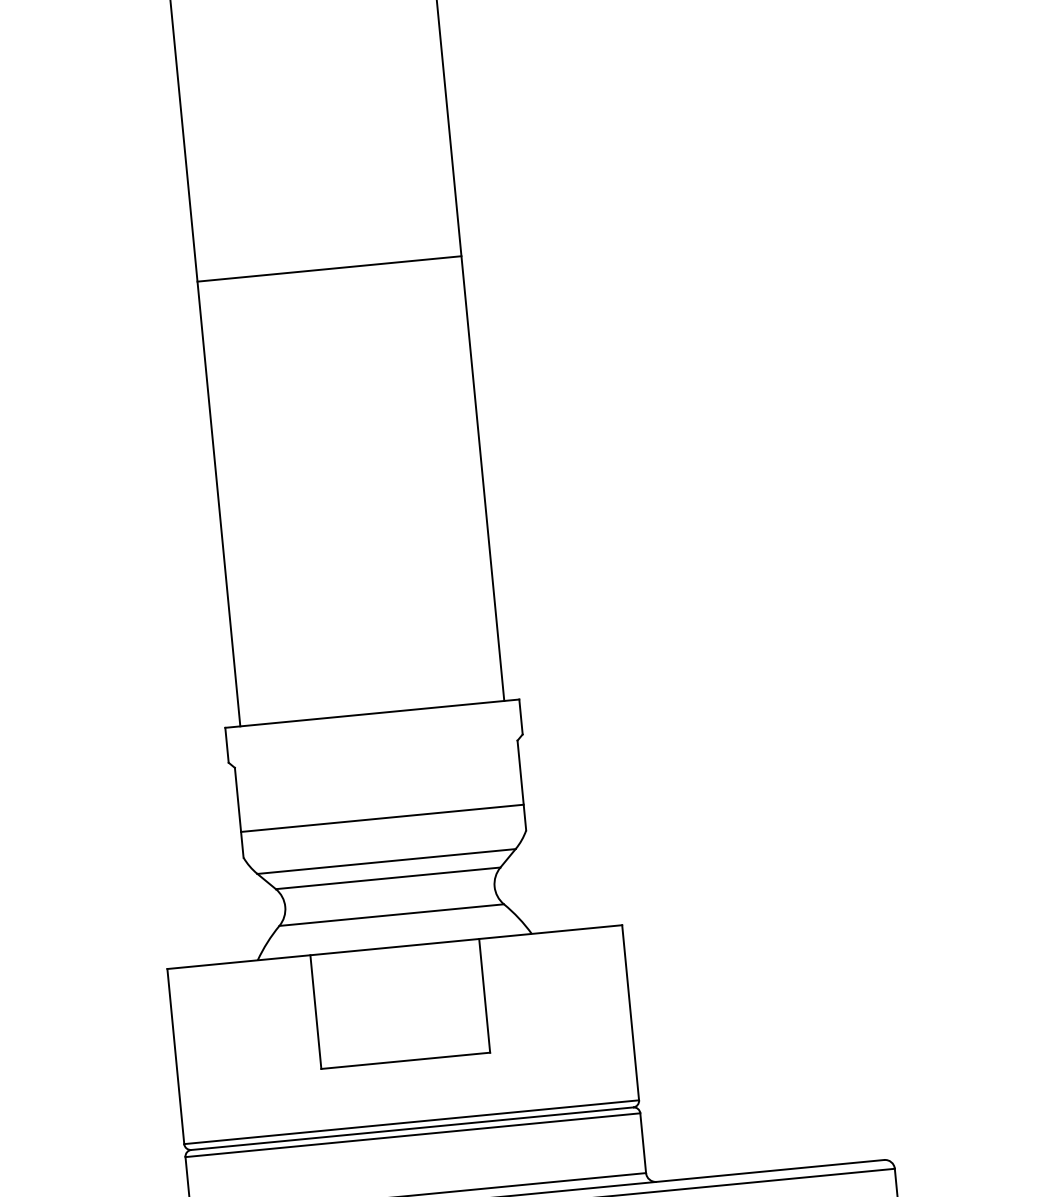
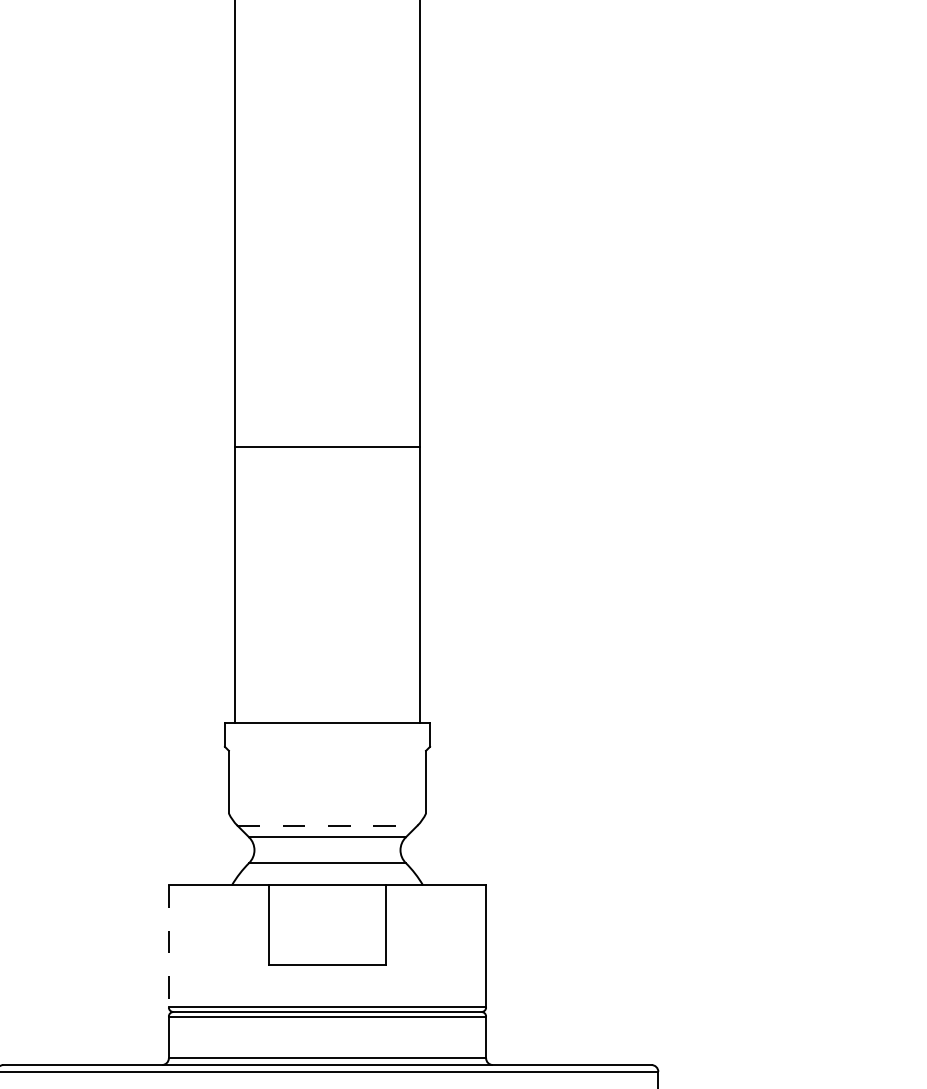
line: (329, 269) -> (327, 447), moved
line: (382, 818) -> (327, 795), removed
line: (386, 861) -> (327, 825), solid -> dashed
line: (175, 1056) -> (168, 946), solid -> dashed

